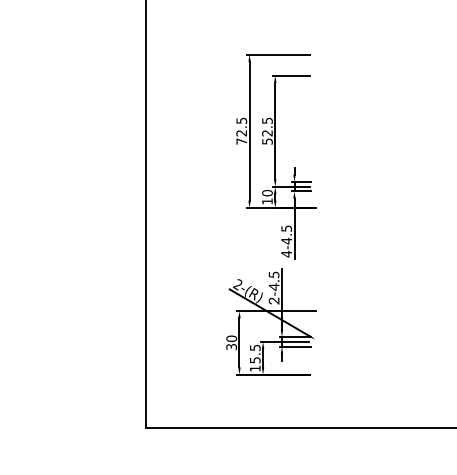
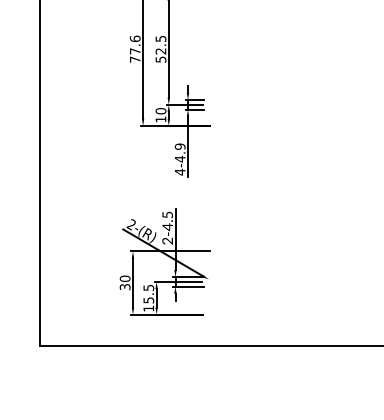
text: (241, 126) -> (135, 44), 72.5 -> 77.6
text: (286, 228) -> (180, 146), 4-4.5 -> 4-4.9
part: (271, 321) -> (165, 261), moved

